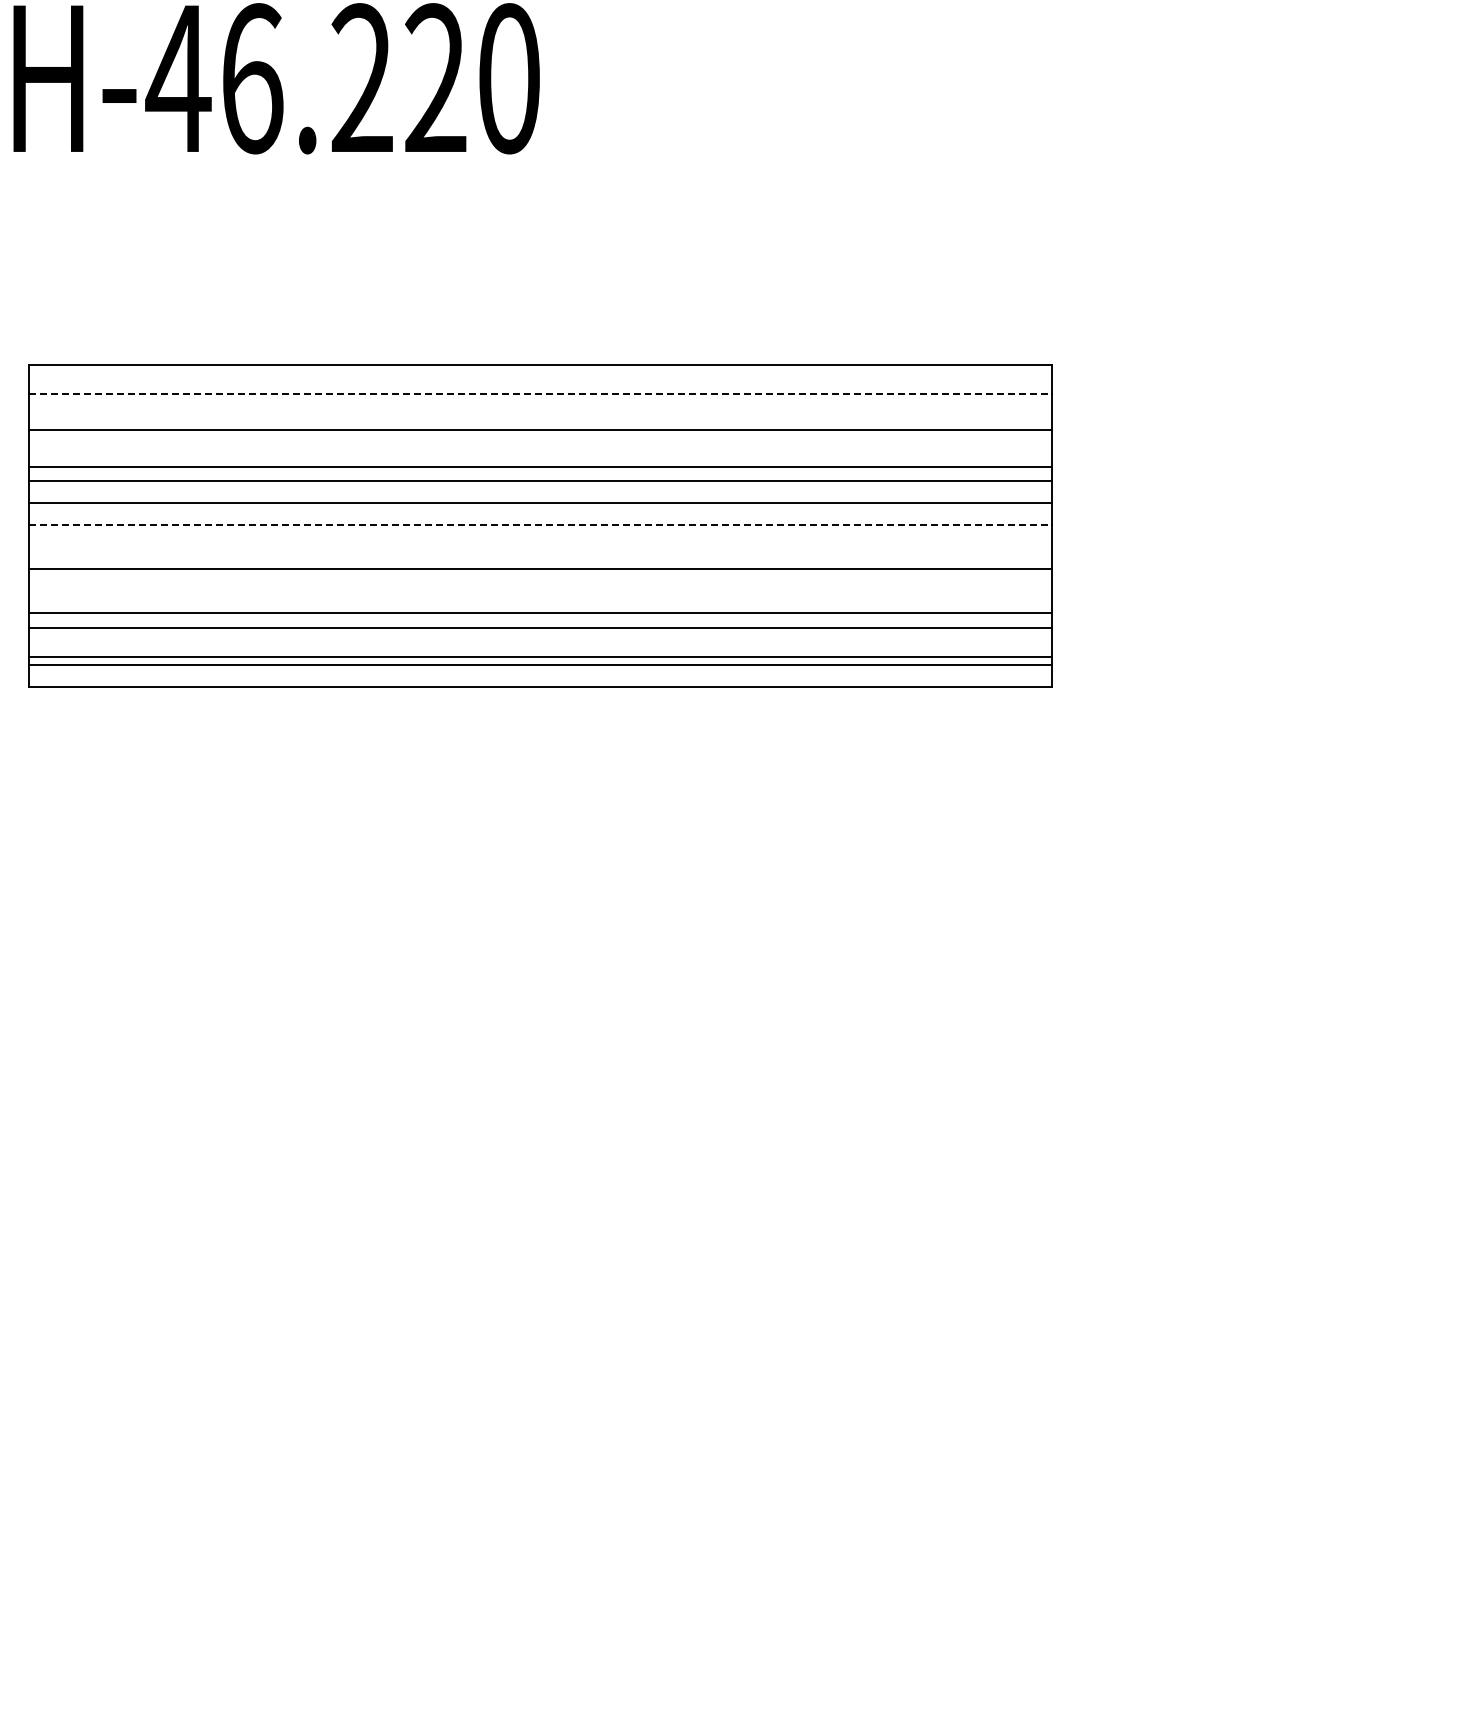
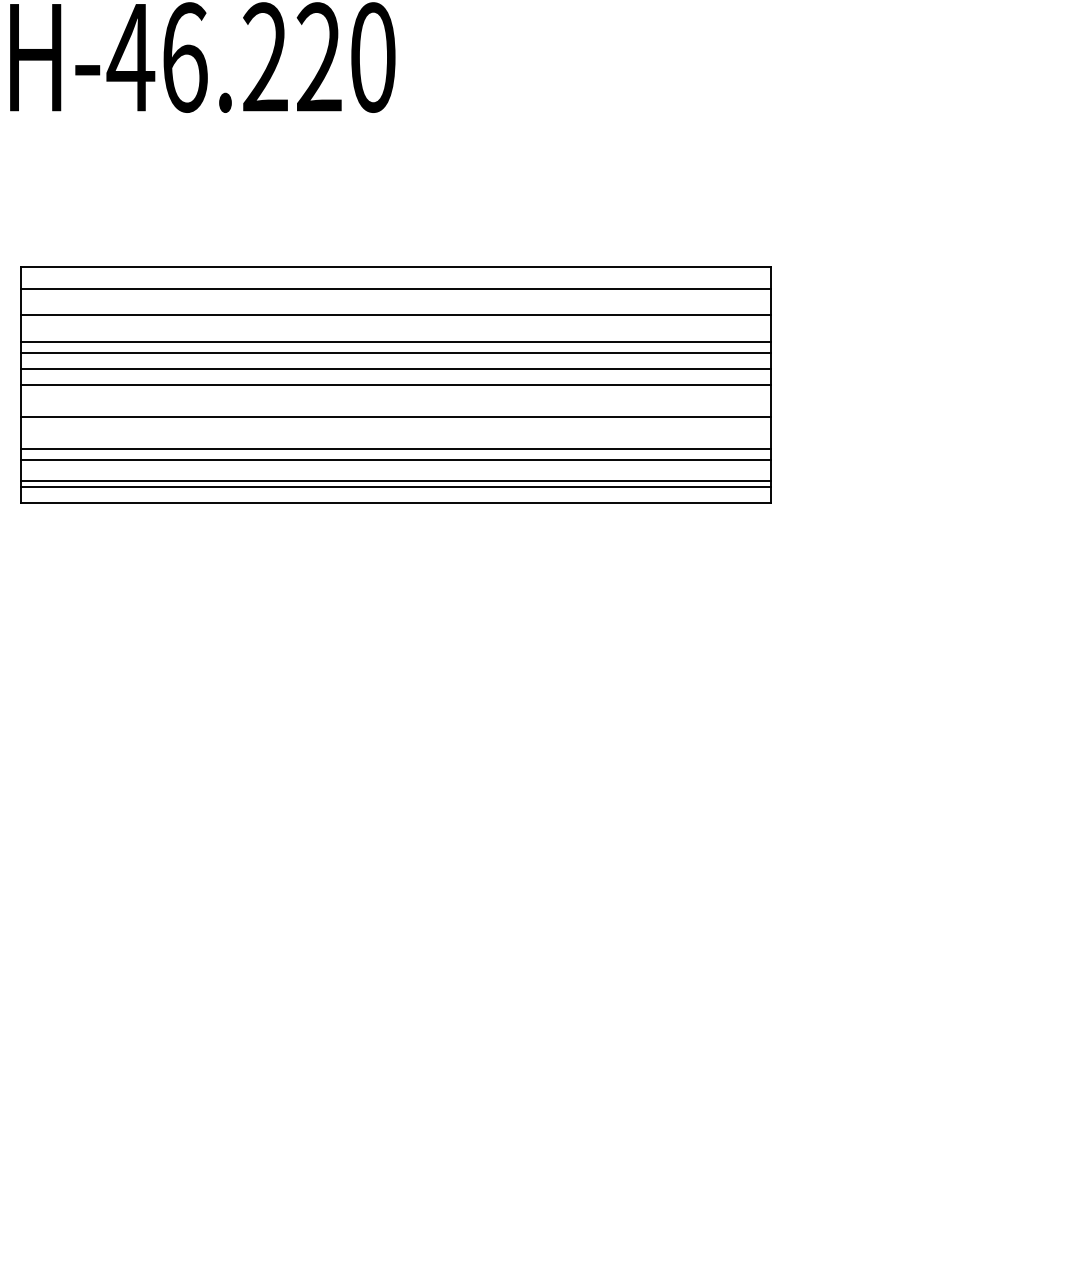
line: (540, 394) -> (396, 288), dashed -> solid
line: (540, 525) -> (396, 384), dashed -> solid

